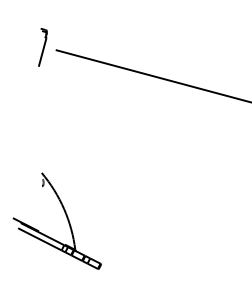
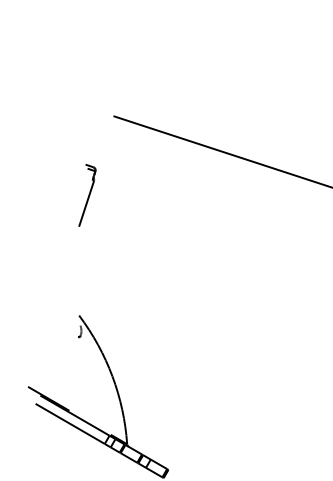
part: (42, 47) -> (86, 195), moved

